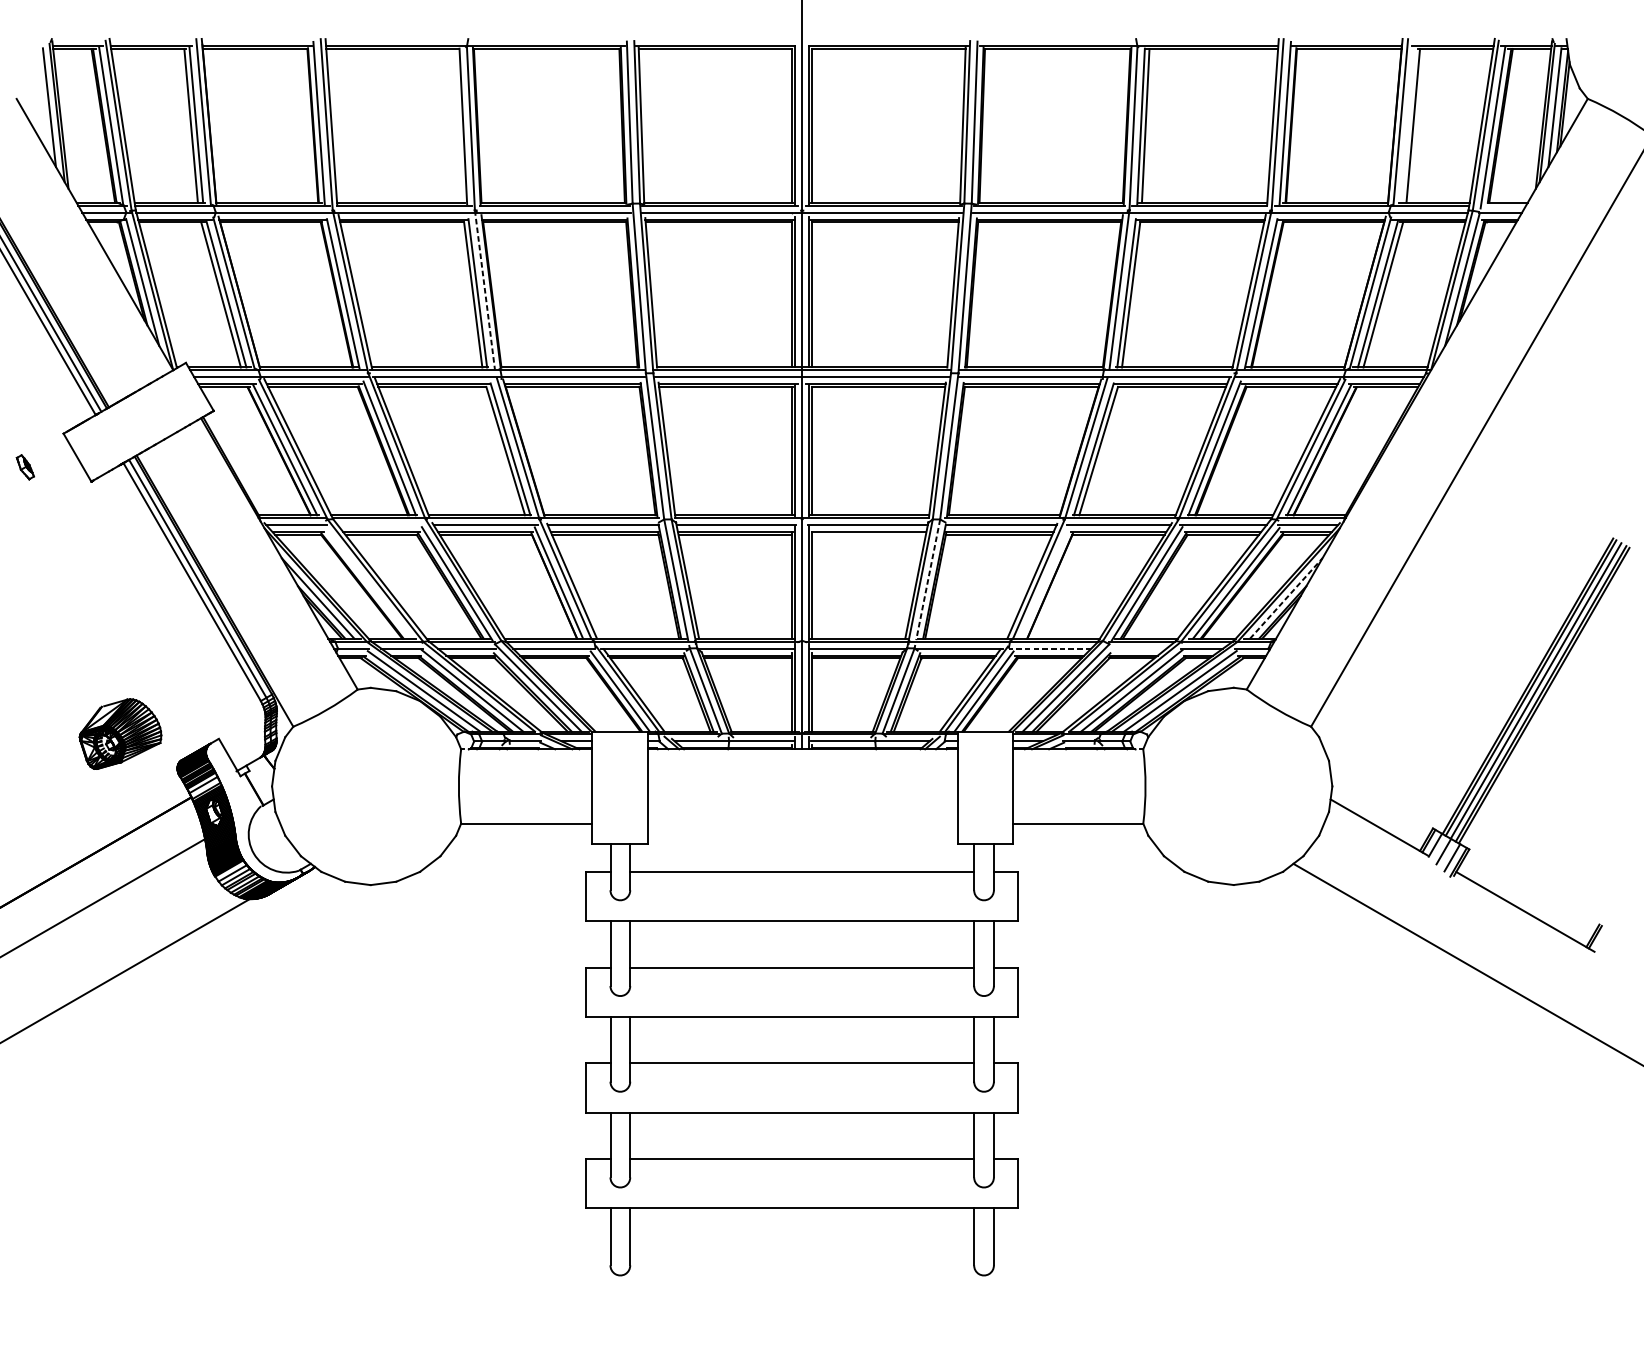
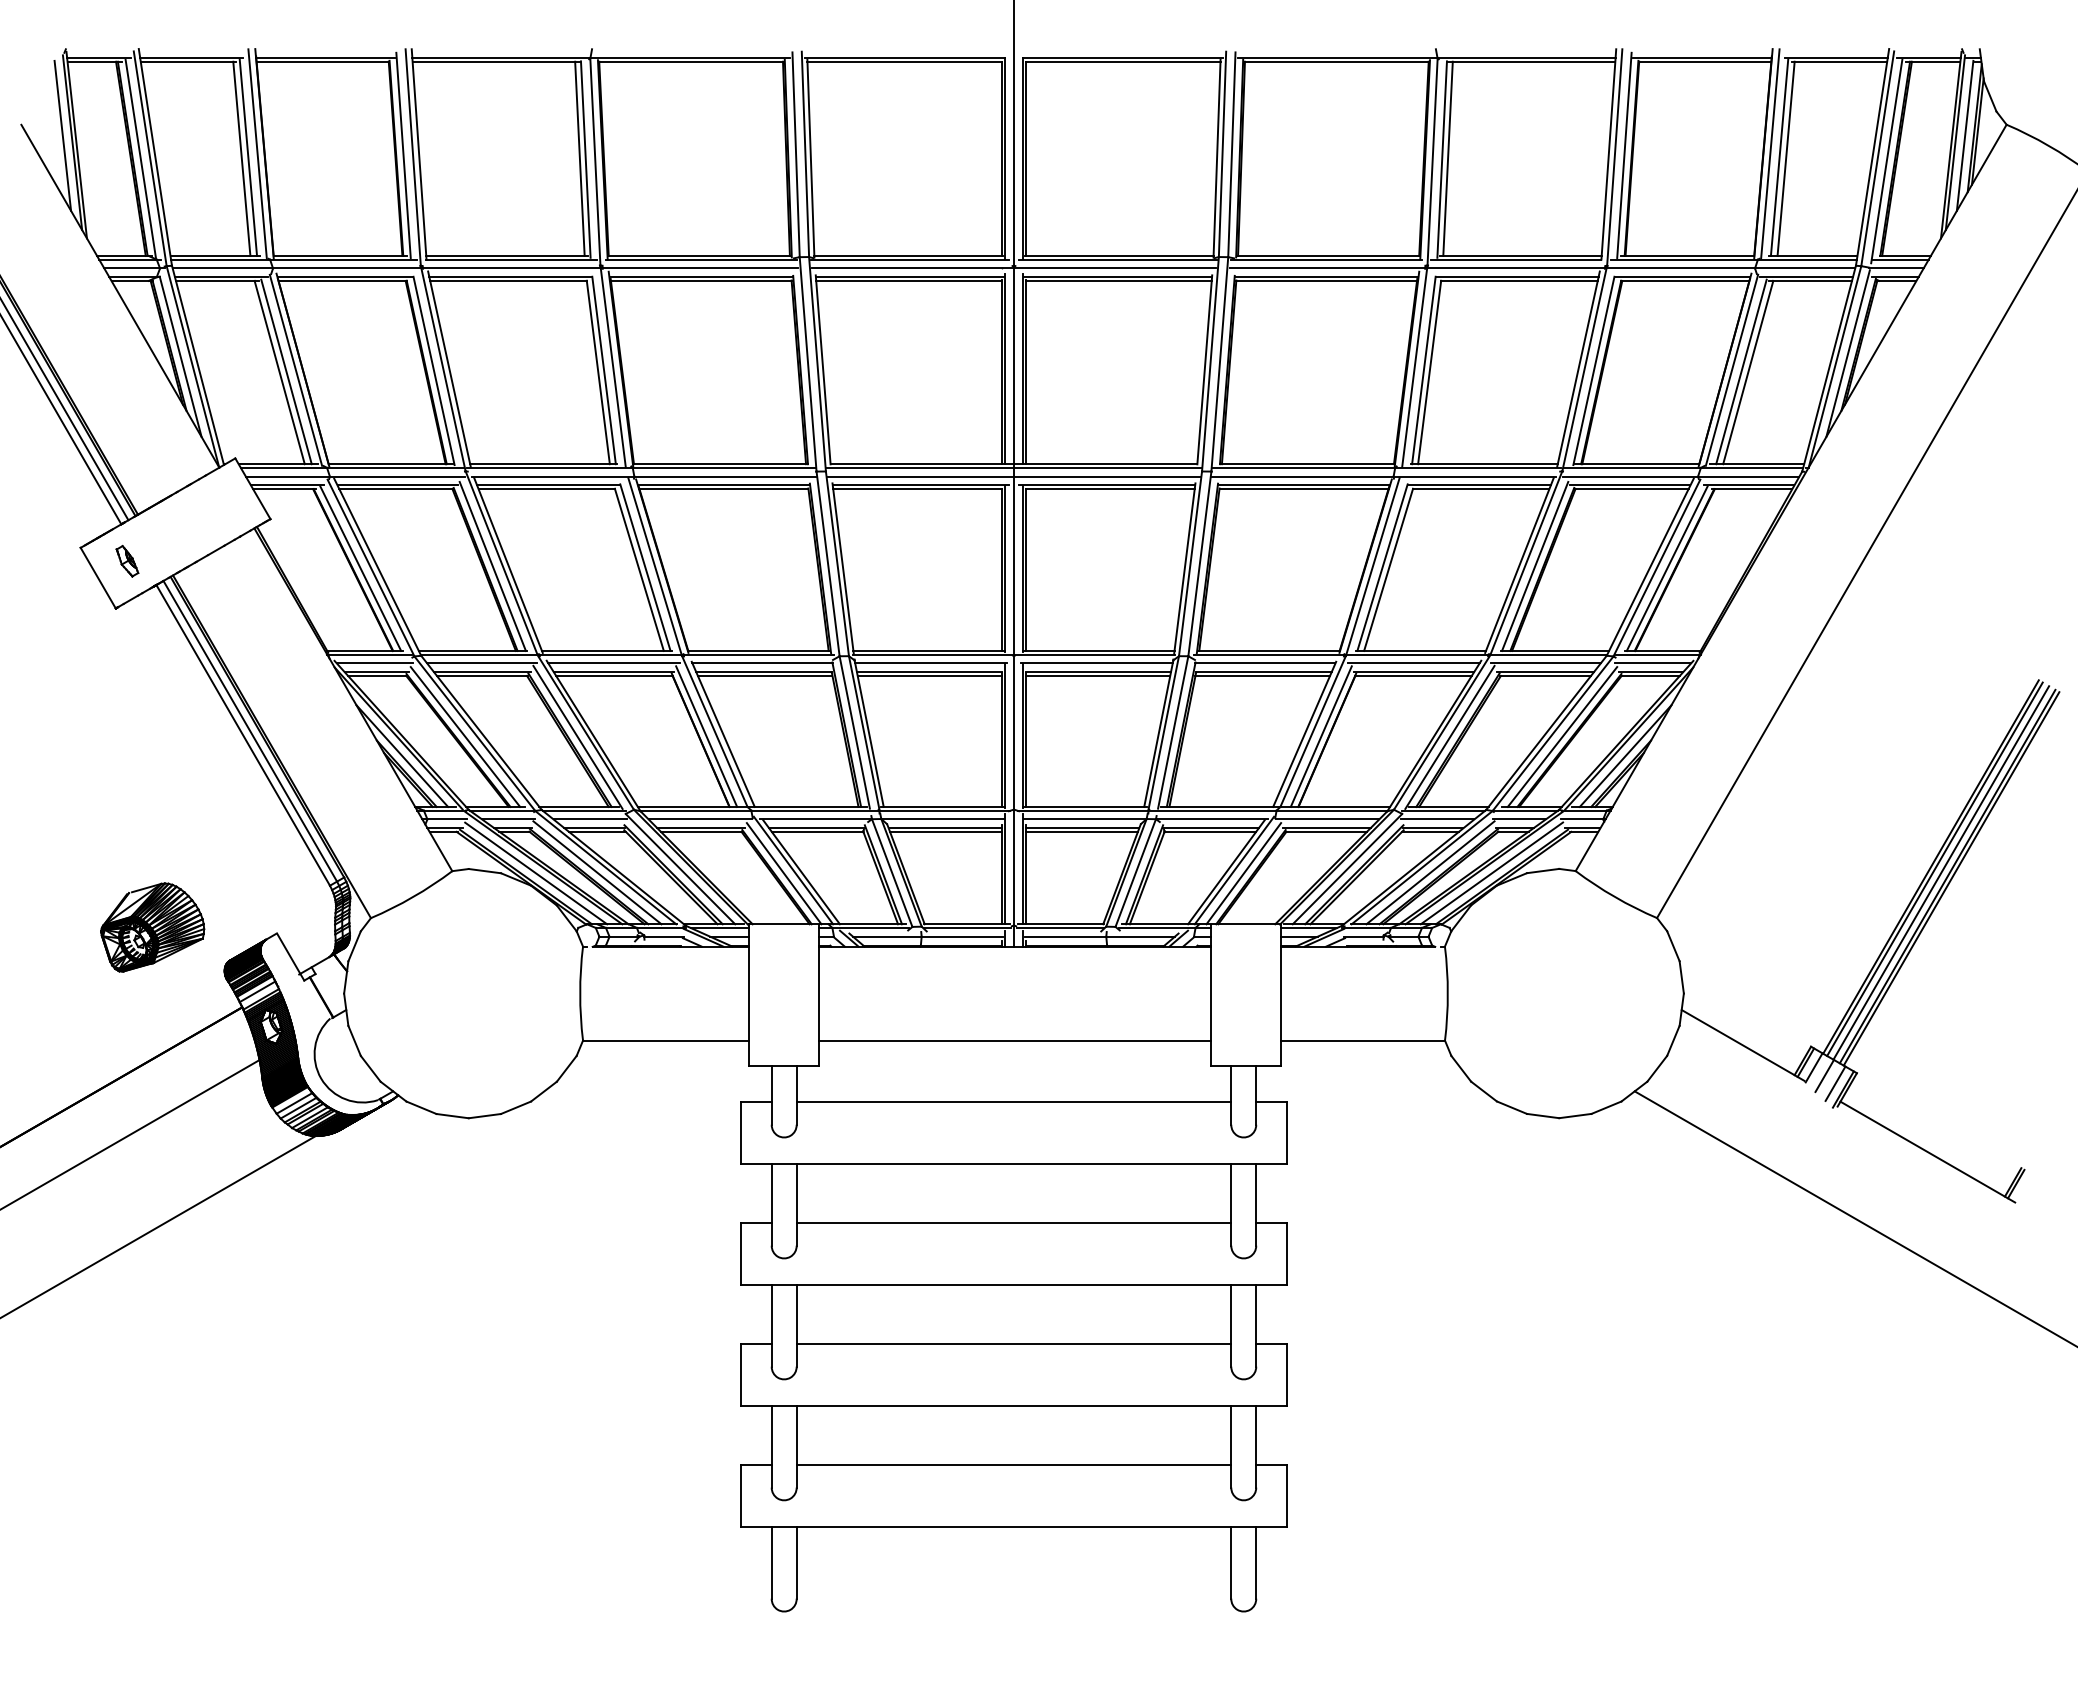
line: (1408, 124) -> (1779, 157), added
line: (458, 125) -> (579, 158), added
line: (1503, 205) -> (1900, 259), added
line: (485, 290) -> (613, 366), dashed -> solid
part: (25, 467) -> (127, 561), moved
line: (380, 525) -> (481, 663), added
line: (869, 534) -> (1098, 675), added
line: (928, 579) -> (1173, 732), dashed -> solid
line: (368, 582) -> (465, 736), added
line: (1044, 582) -> (1320, 736), added
line: (1286, 598) -> (1626, 755), dashed -> solid
line: (1050, 648) -> (1327, 819), dashed -> solid
line: (1137, 648) -> (1437, 819), added
line: (802, 823) -> (1014, 1040), added

